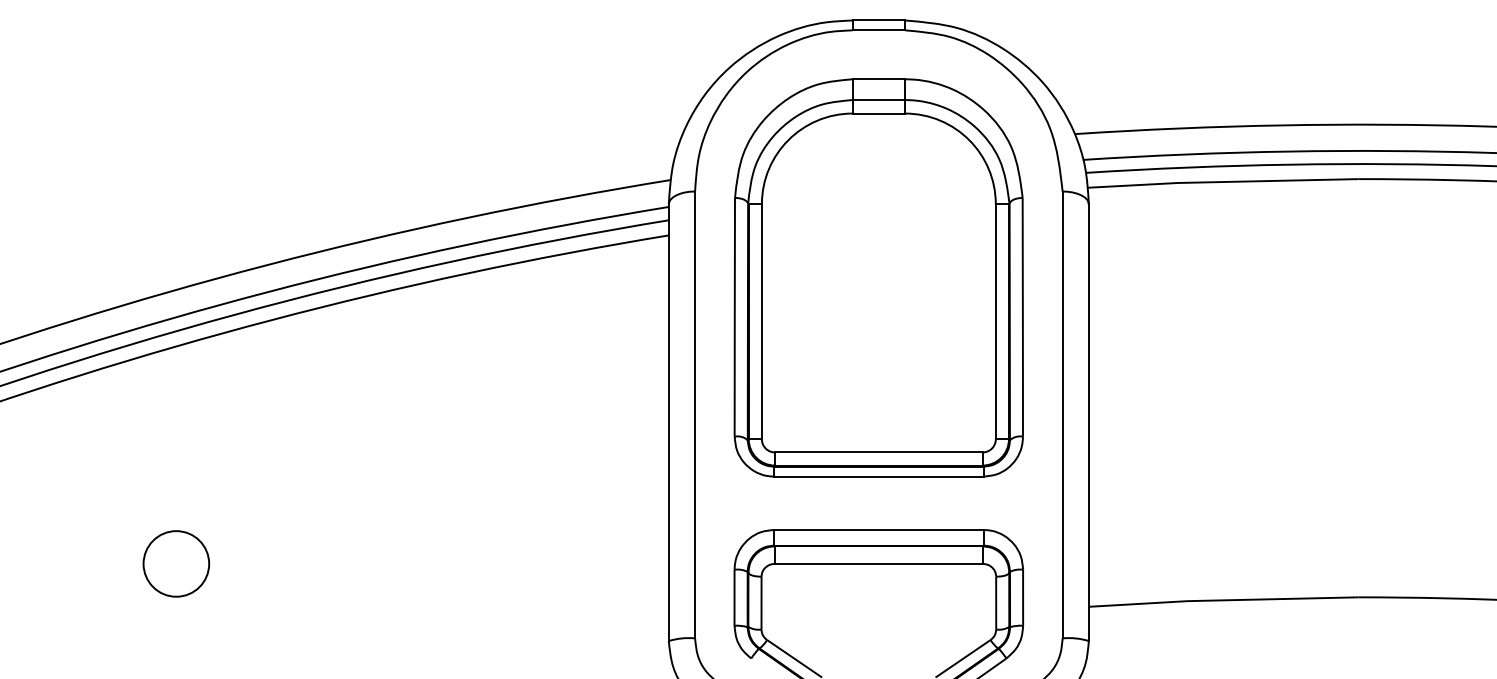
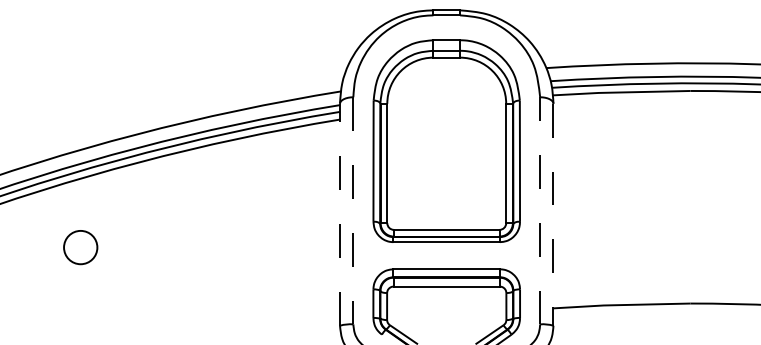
line: (695, 414) -> (353, 210), solid -> dashed
line: (1063, 414) -> (540, 210), solid -> dashed
line: (669, 422) -> (340, 214), solid -> dashed
line: (1088, 422) -> (553, 214), solid -> dashed
circle: (175, 563) -> (80, 247), moved

